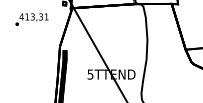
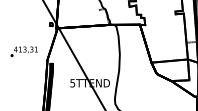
text: (31, 19) -> (23, 51), moved

